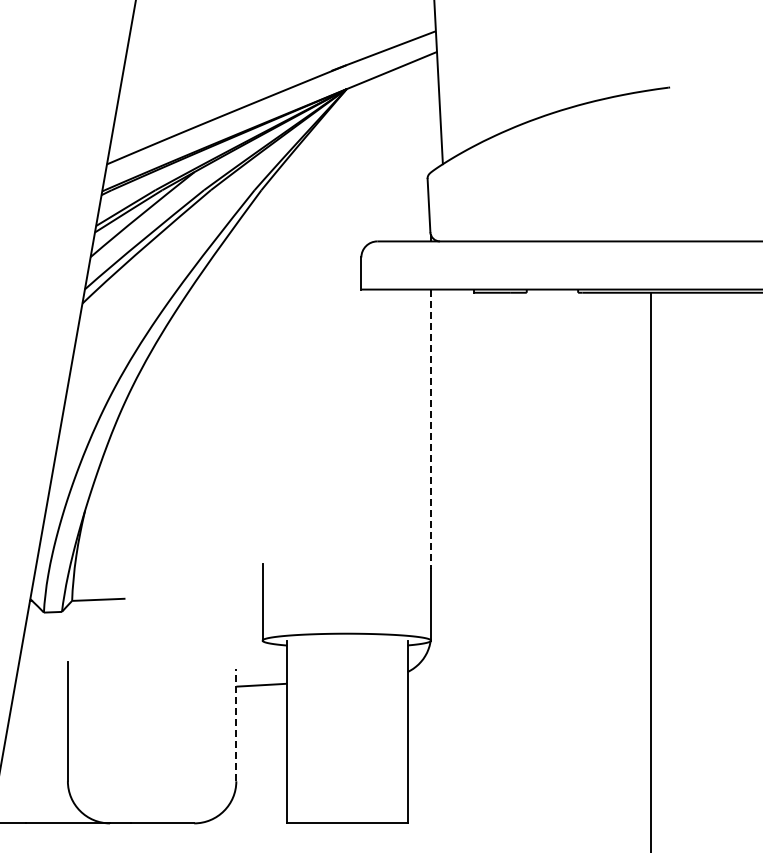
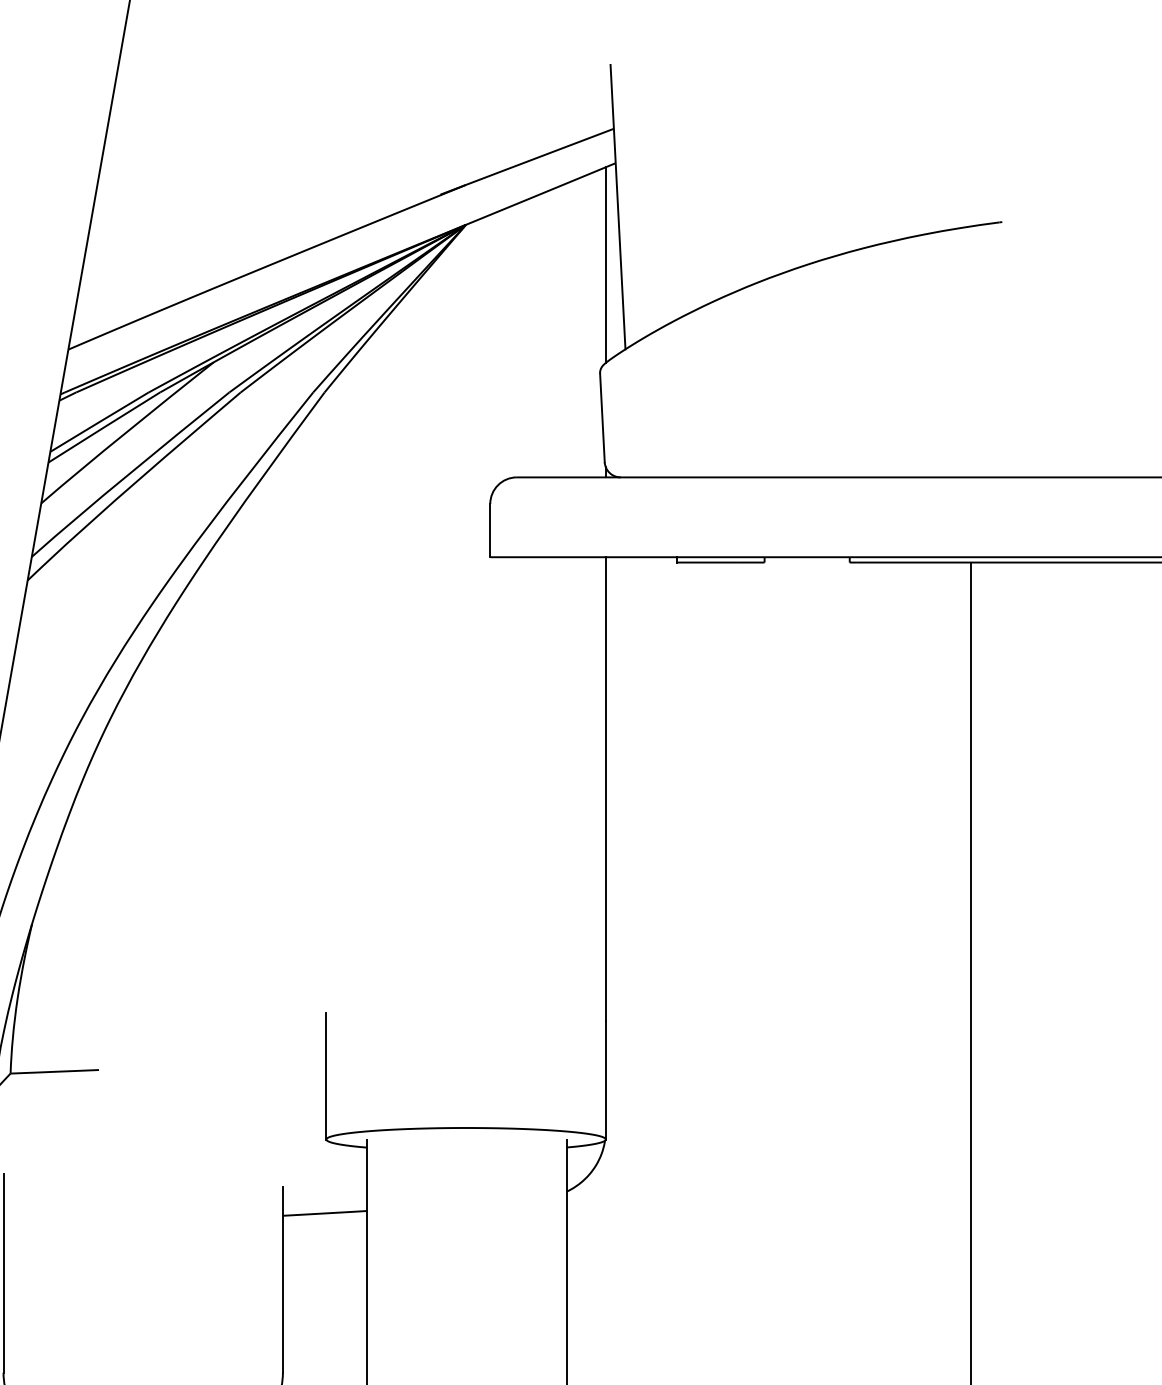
line: (431, 113) -> (606, 265), added
line: (431, 429) -> (606, 789), dashed -> solid
line: (236, 725) -> (283, 1280), dashed -> solid

